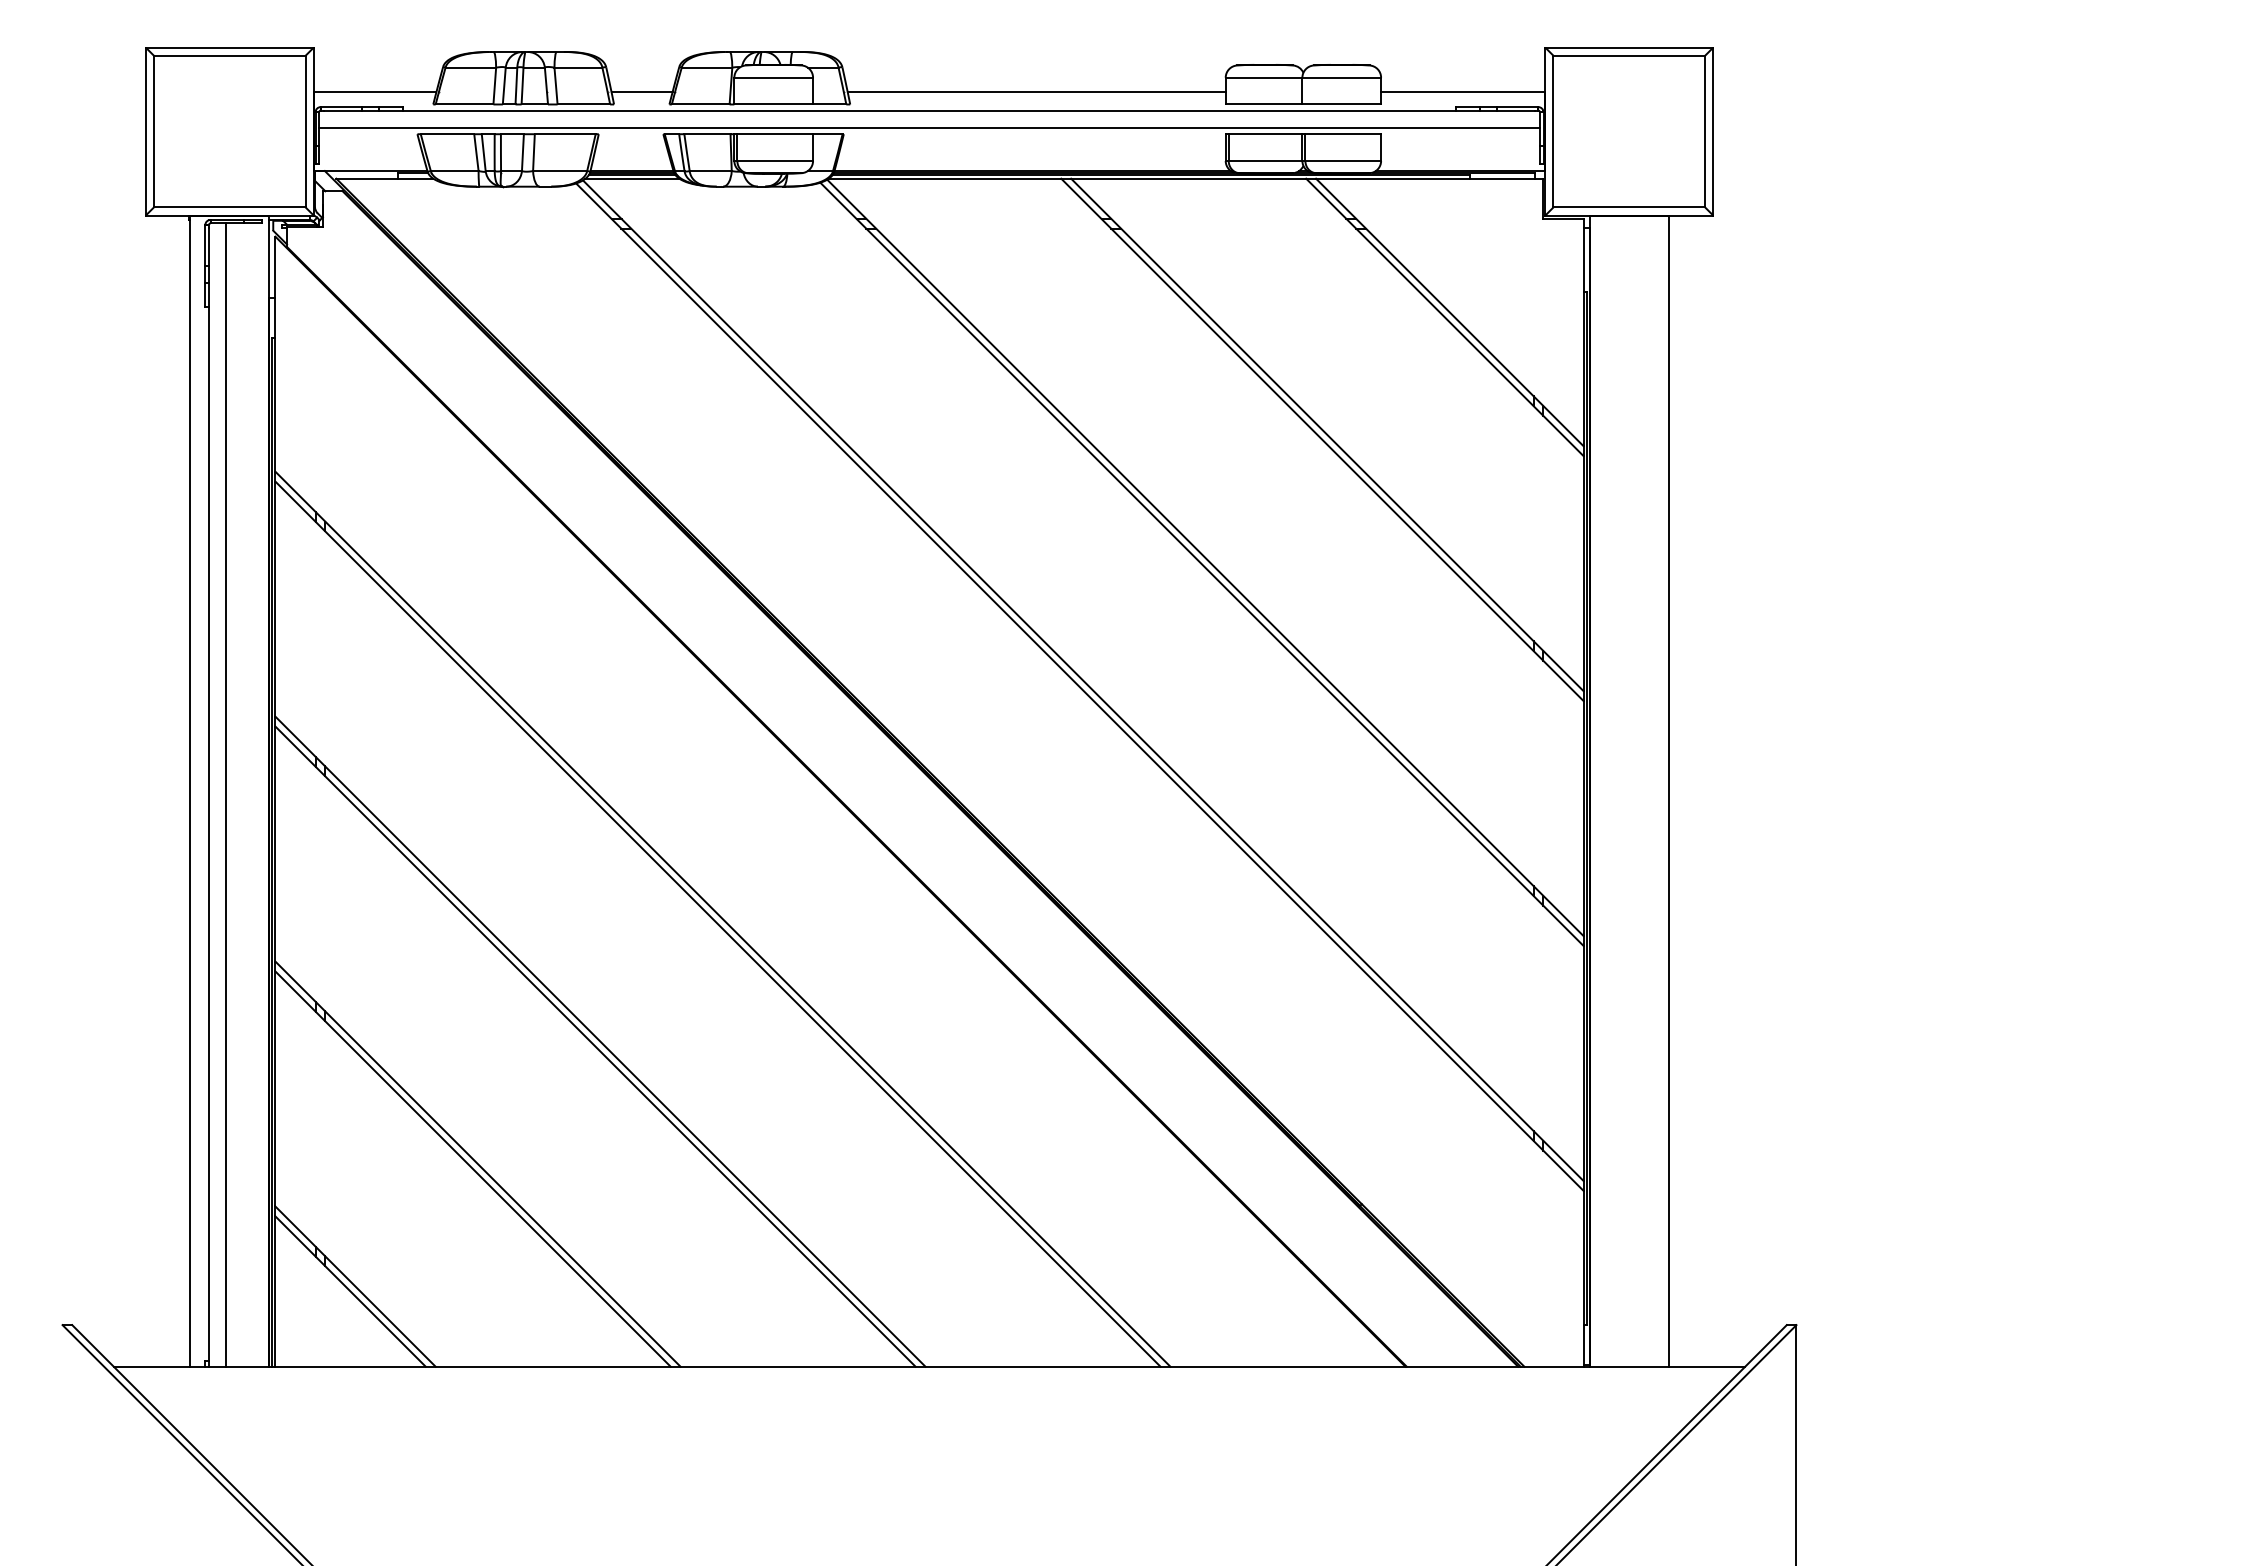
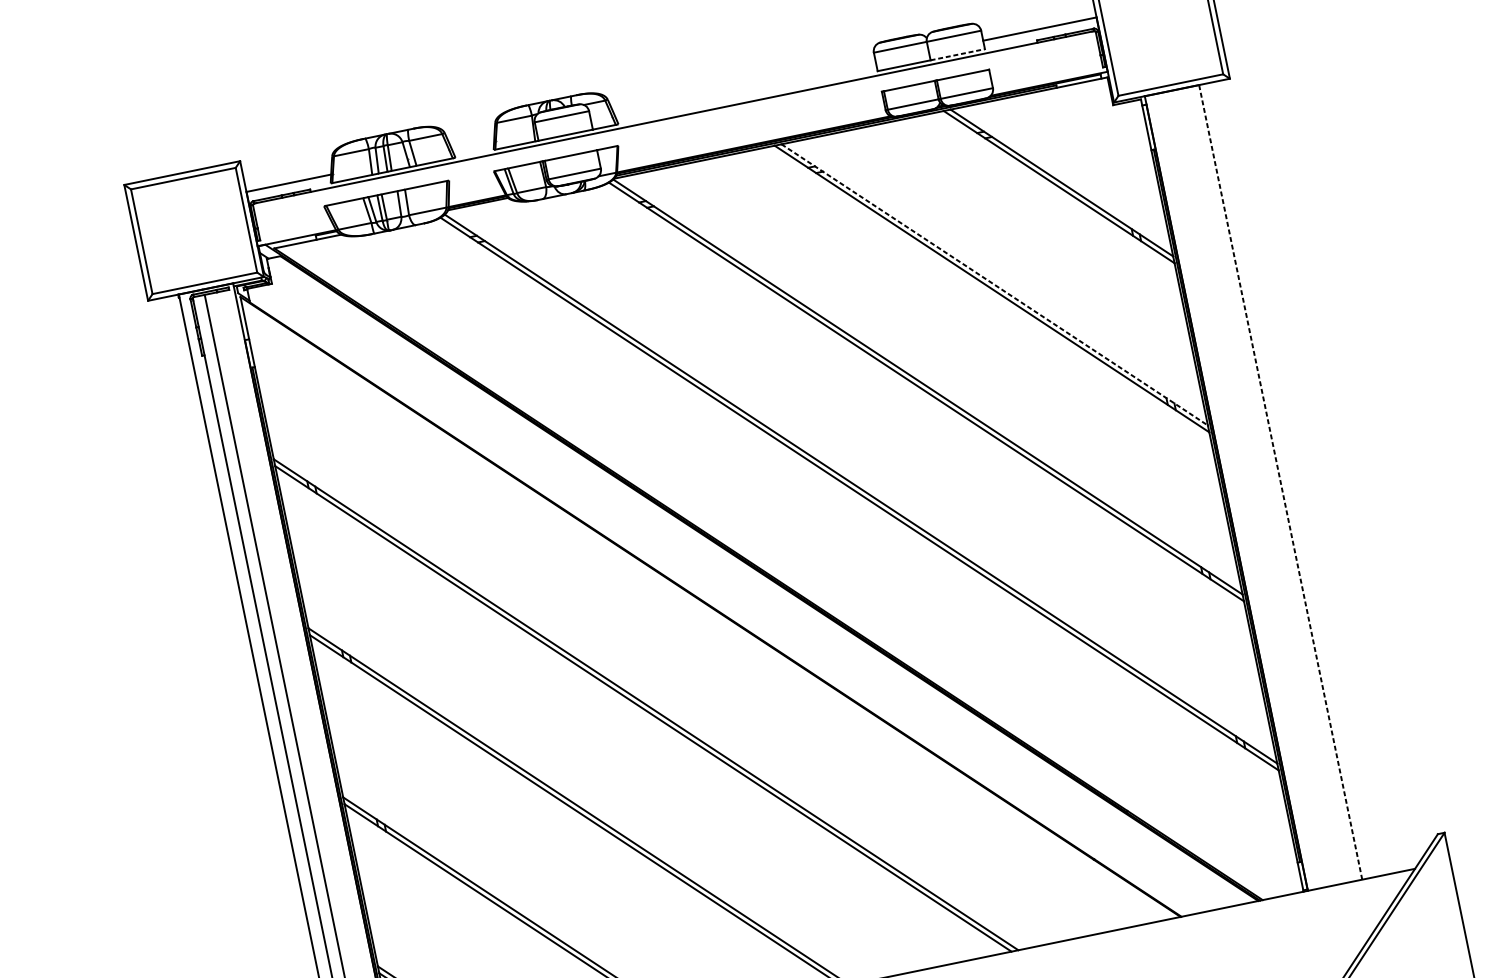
line: (641, 92) -> (472, 145), removed
line: (1036, 92) -> (745, 89), removed
line: (1342, 104) -> (958, 54), solid -> dashed
line: (929, 128) -> (676, 129), removed
line: (632, 178) -> (478, 206), removed
line: (1327, 435) -> (994, 285), solid -> dashed
line: (1668, 791) -> (1280, 482), solid -> dashed

